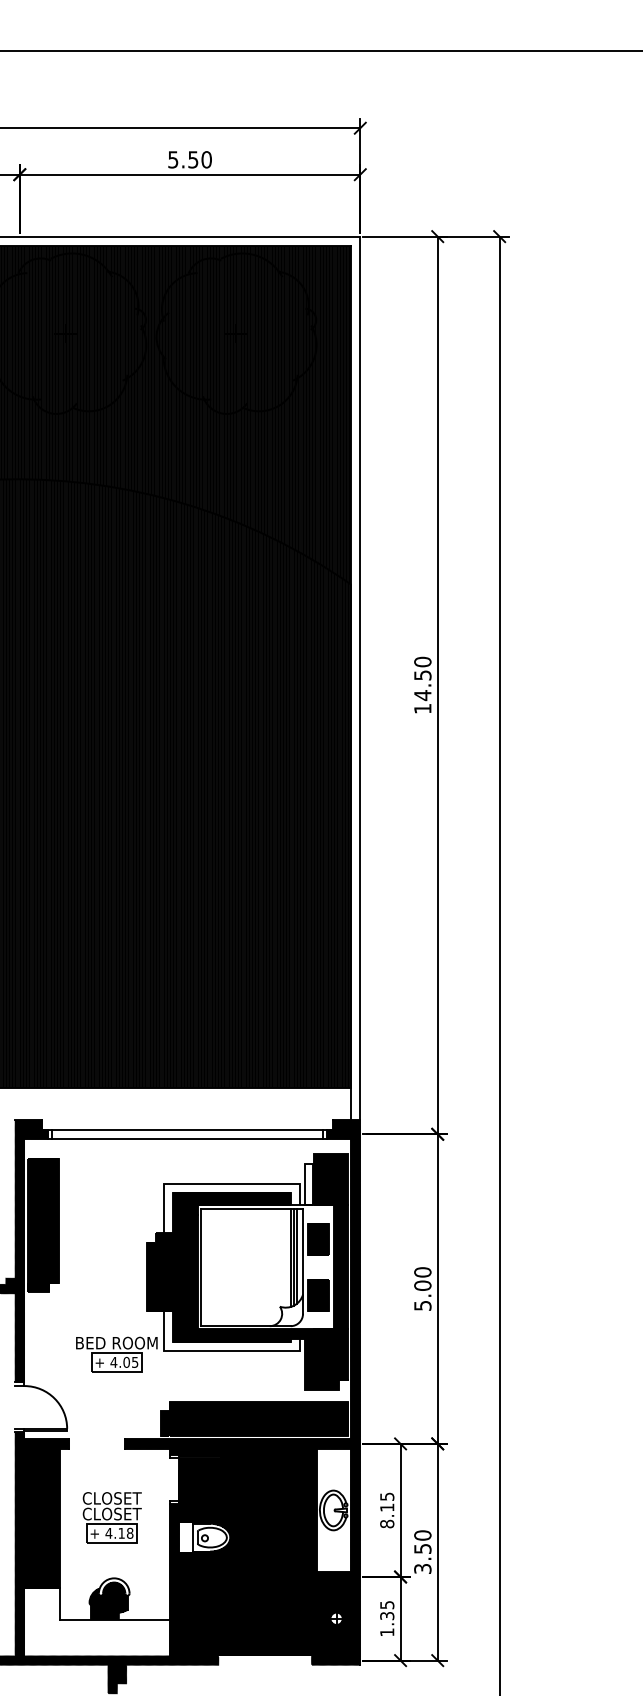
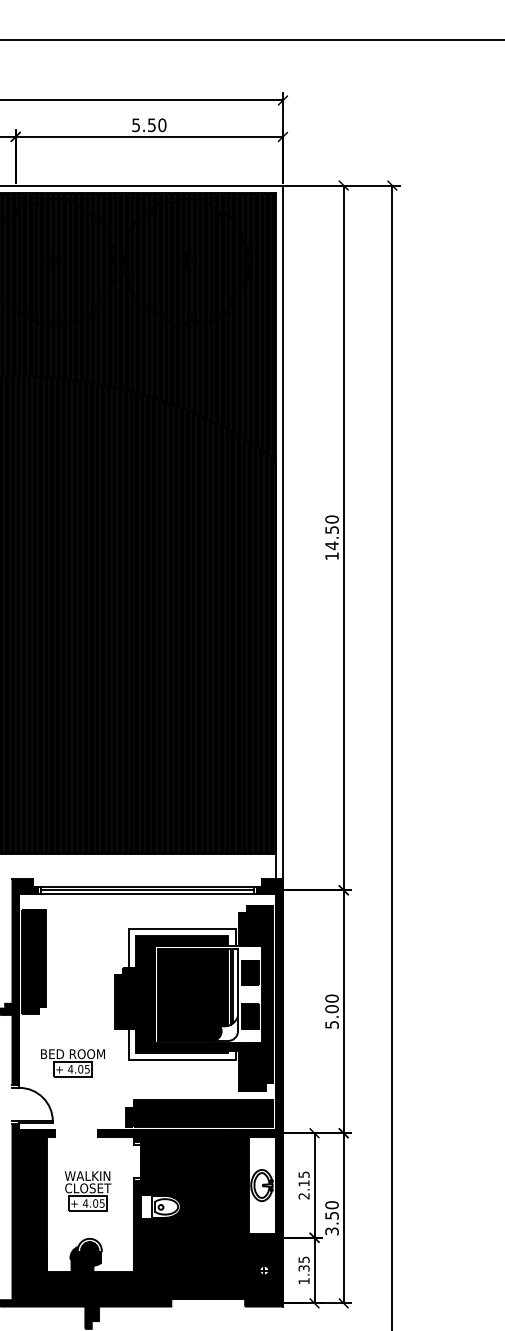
line: (187, 1134) -> (147, 890), added
hatch: (308, 1183) -> (242, 928), added
hatch: (245, 1267) -> (192, 994), added
part: (116, 1354) -> (72, 1063), moved
text: (111, 1498) -> (87, 1176), CLOSET -> WALKIN
text: (387, 1523) -> (304, 1195), 8.15 -> 2.15
text: (125, 1532) -> (98, 1202), 4.18 -> 4.05
hatch: (96, 1621) -> (75, 1272), added

